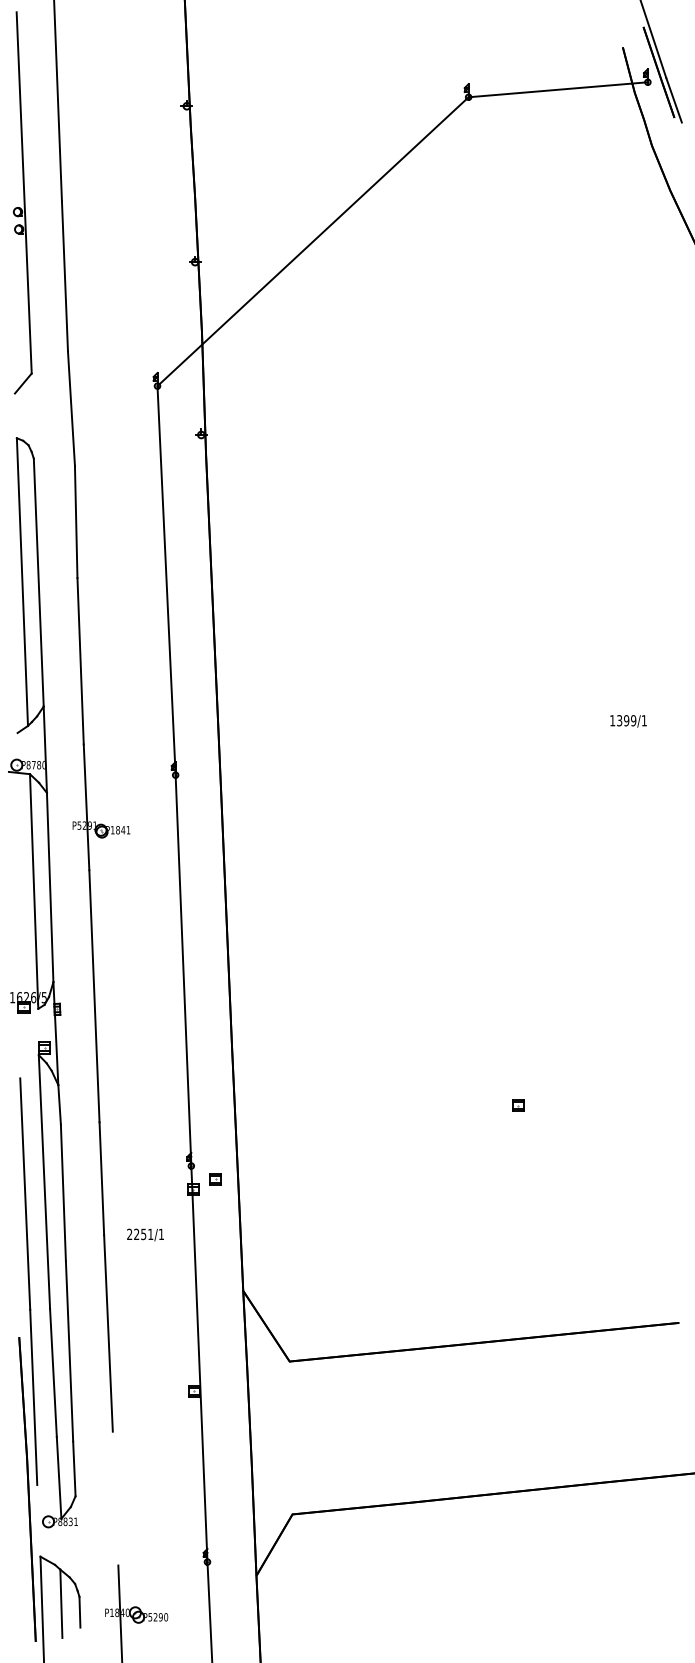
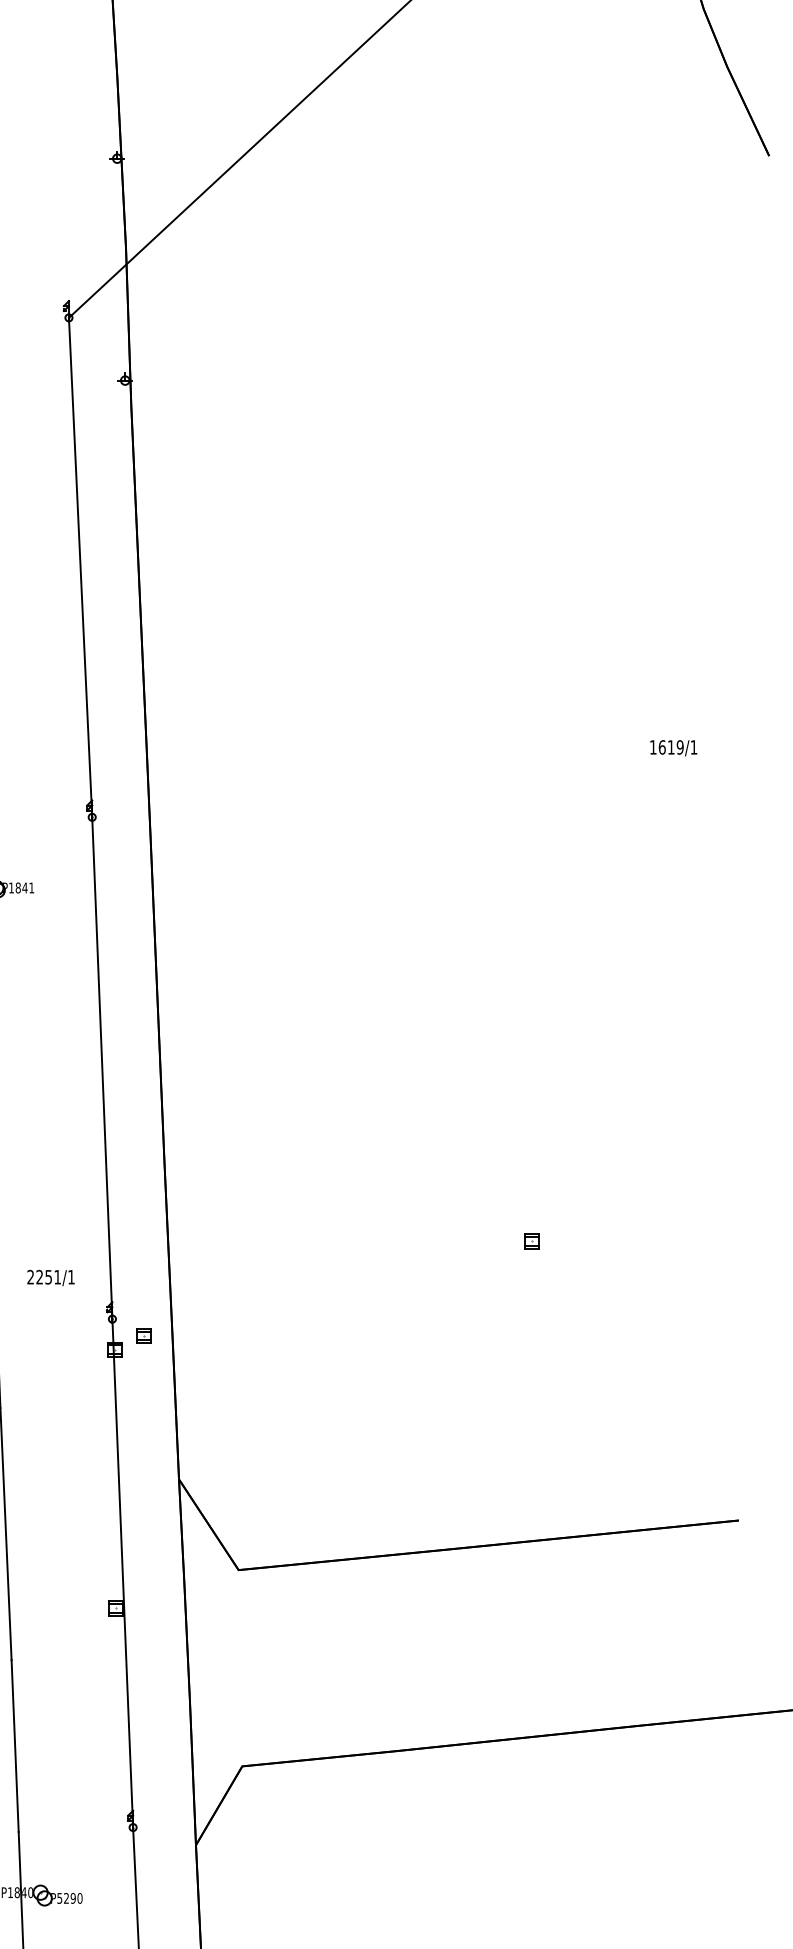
text: (623, 720) -> (667, 747), 1399/1 -> 1619/1
text: (145, 1234) -> (50, 1277), moved
line: (115, 1498) -> (15, 1745), added

